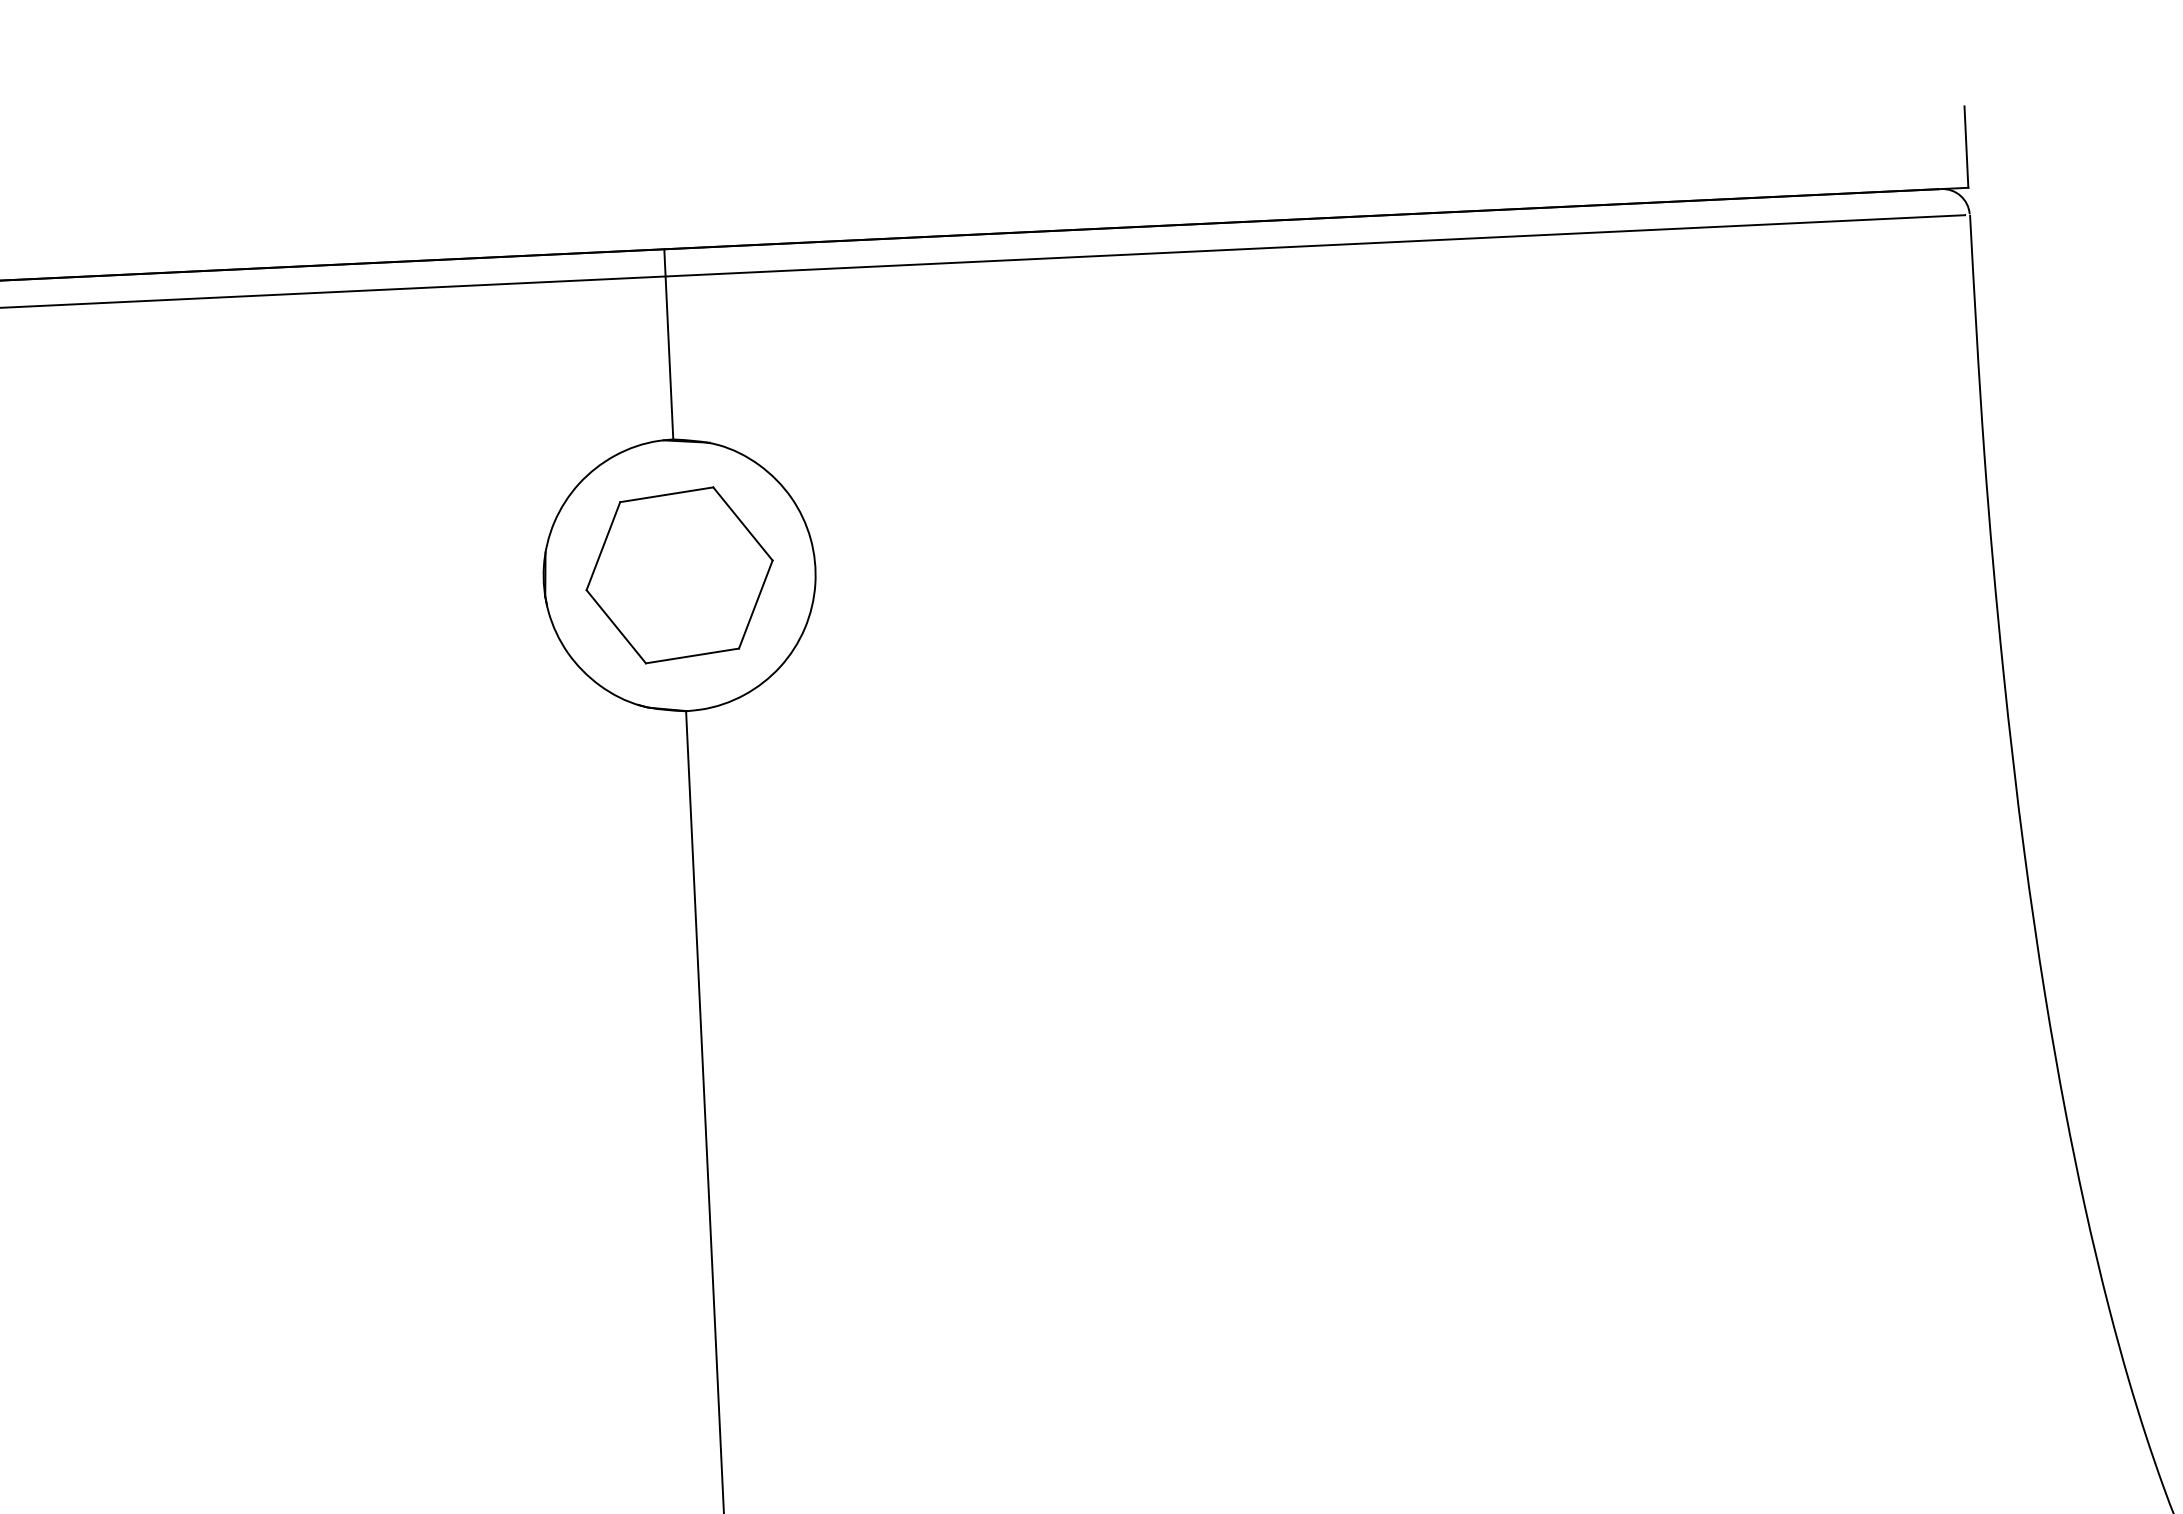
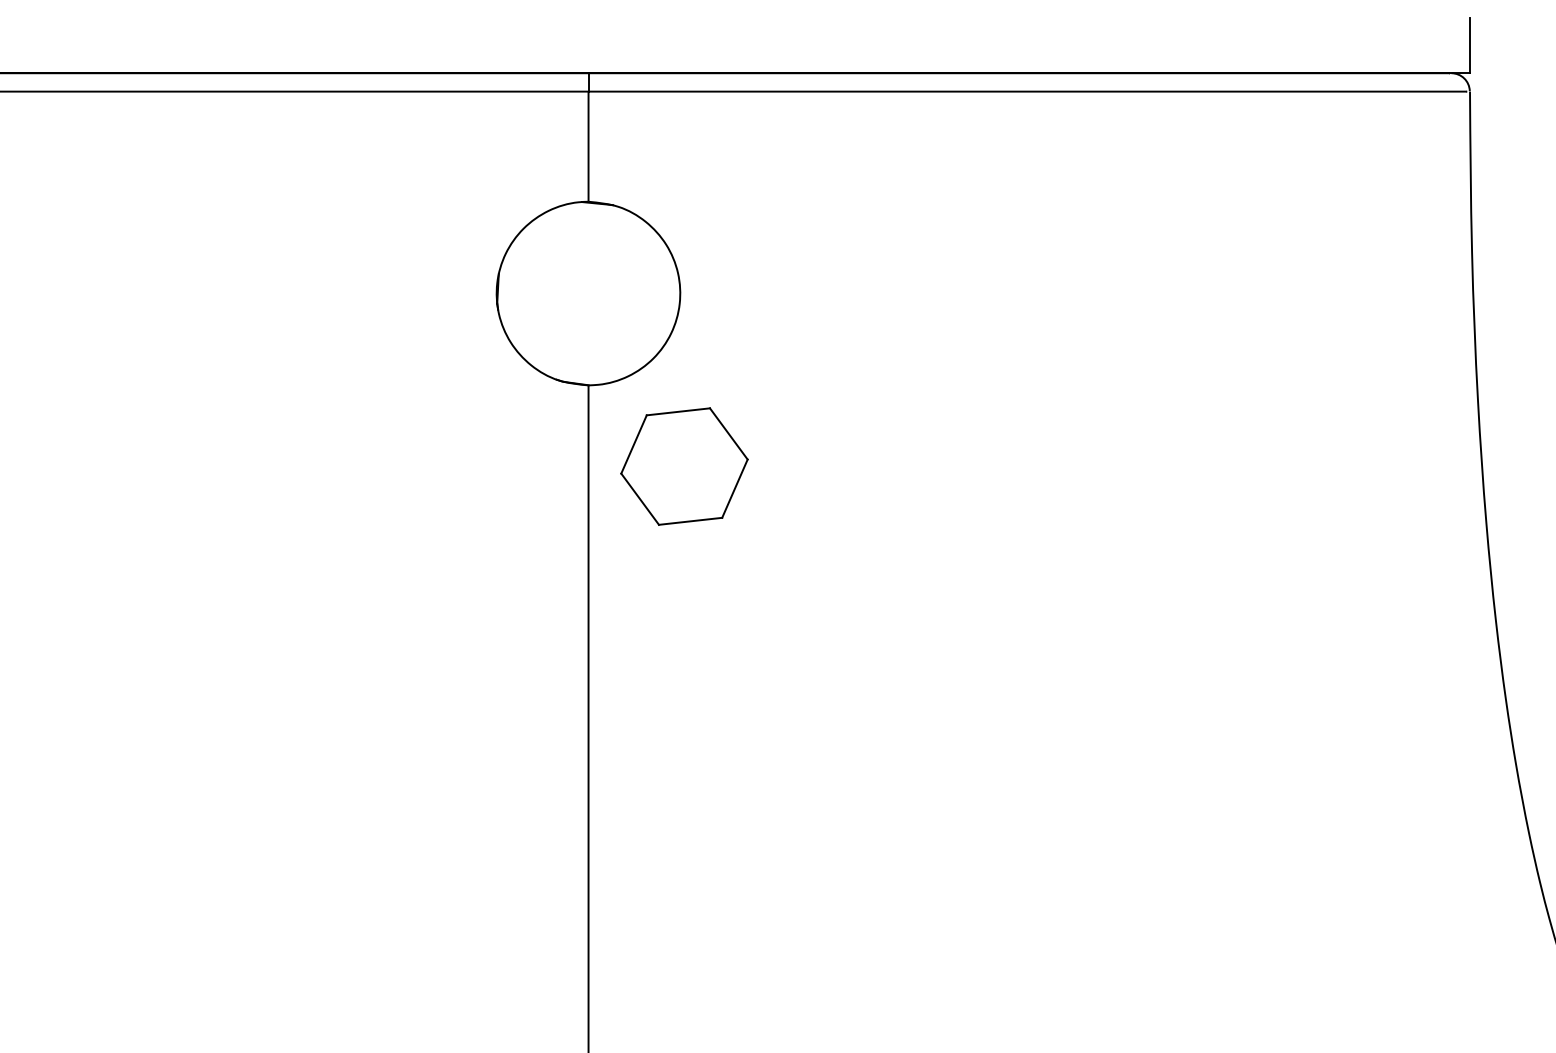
part: (679, 575) -> (684, 466), moved

